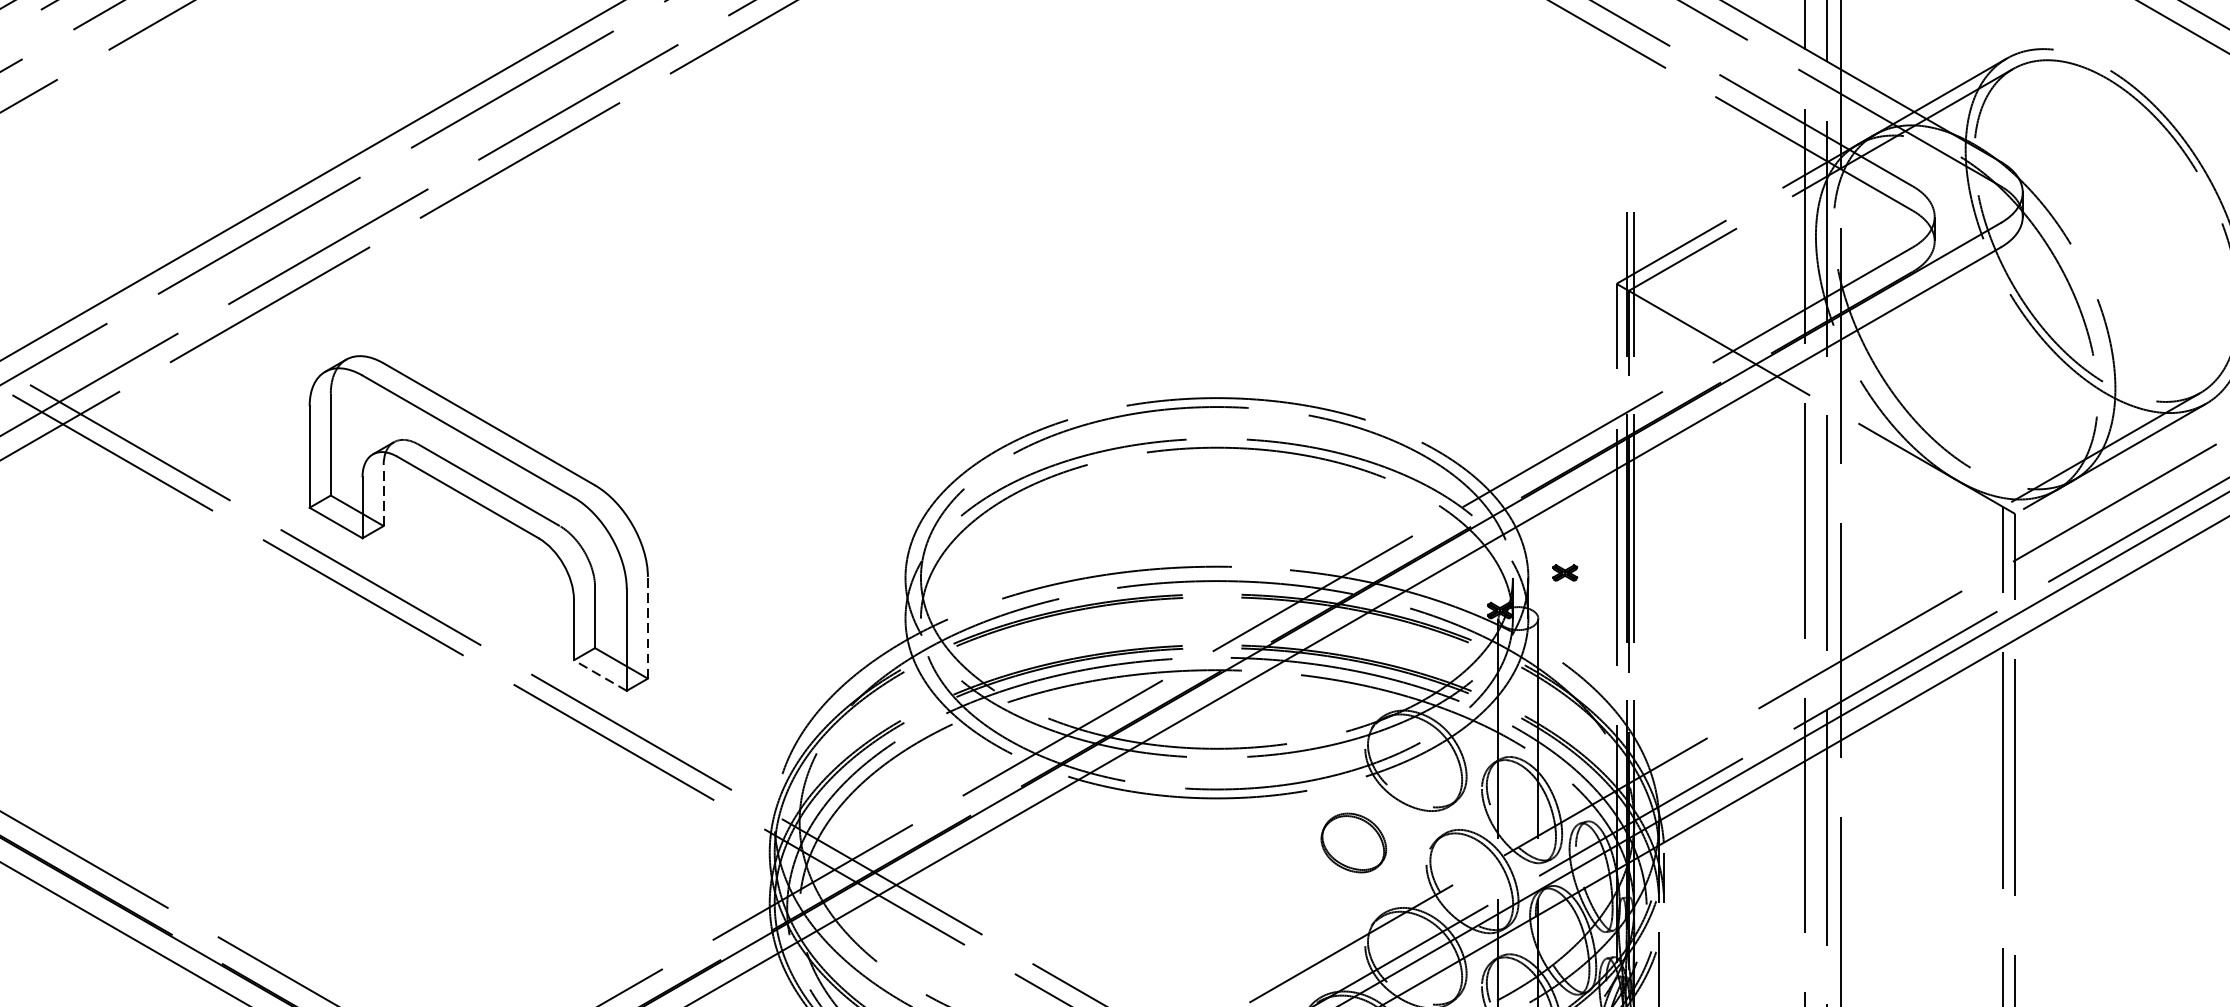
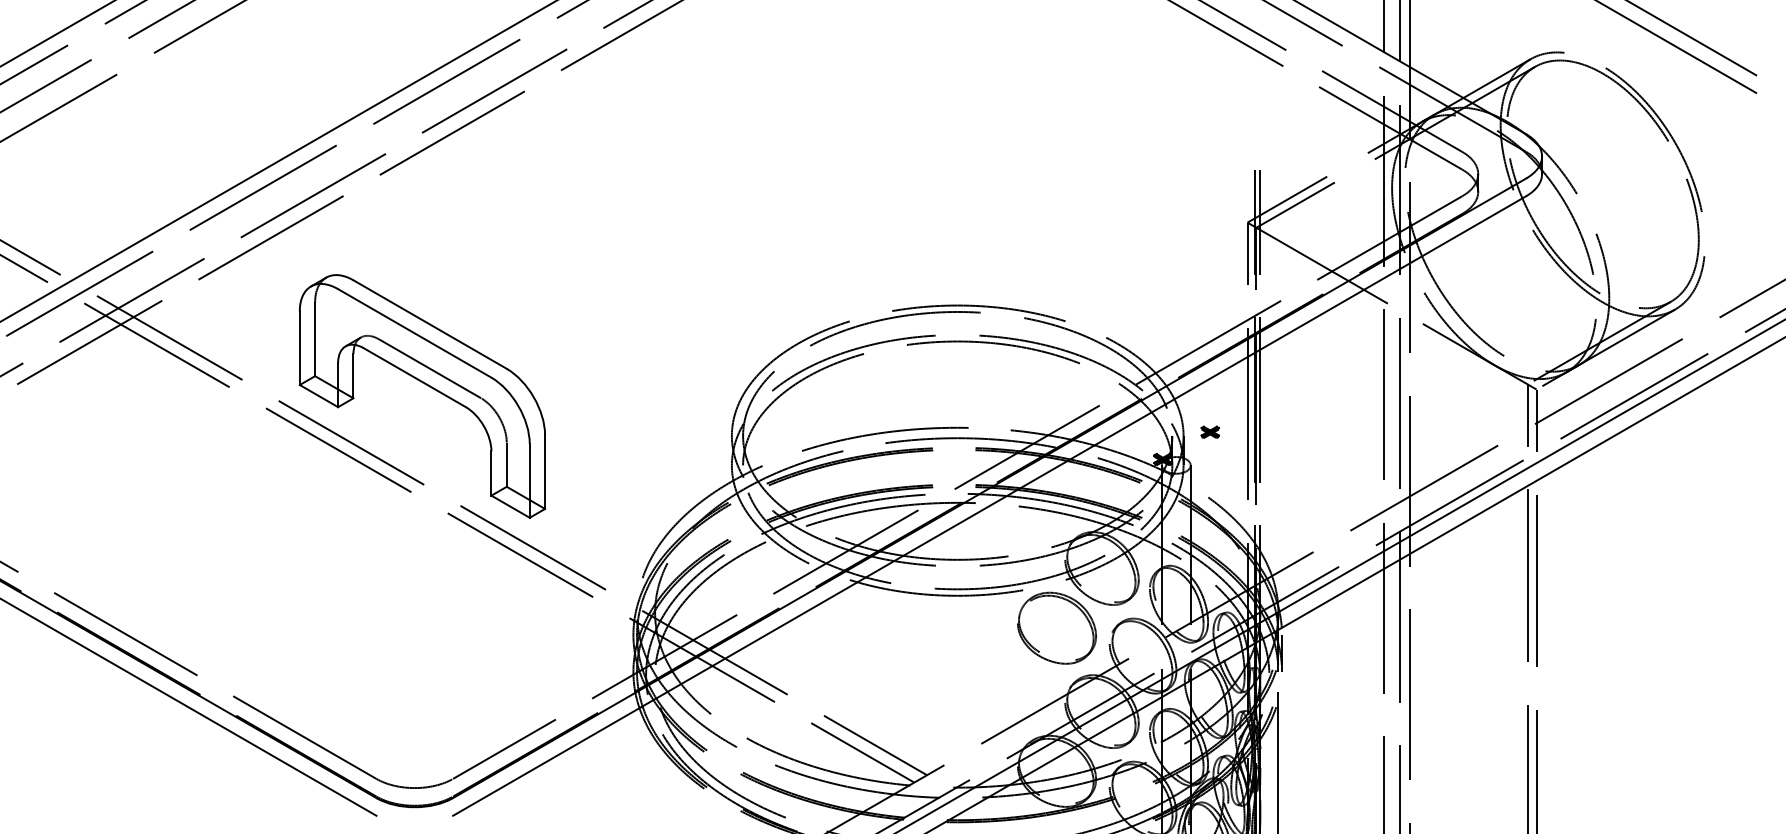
line: (383, 494) -> (353, 375), dashed -> solid
line: (648, 628) -> (545, 472), dashed -> solid
line: (600, 675) -> (510, 506), dashed -> solid
part: (1353, 842) -> (1056, 627), size x1.67

